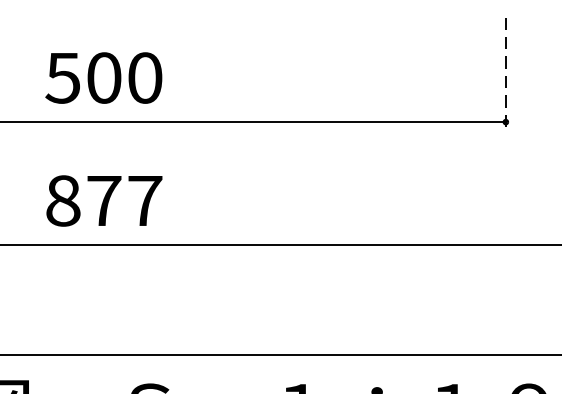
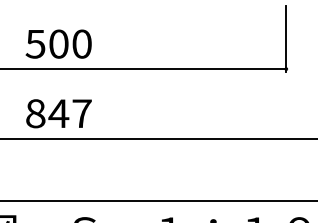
line: (506, 68) -> (286, 38), dashed -> solid
text: (103, 200) -> (58, 113), 877 -> 847

